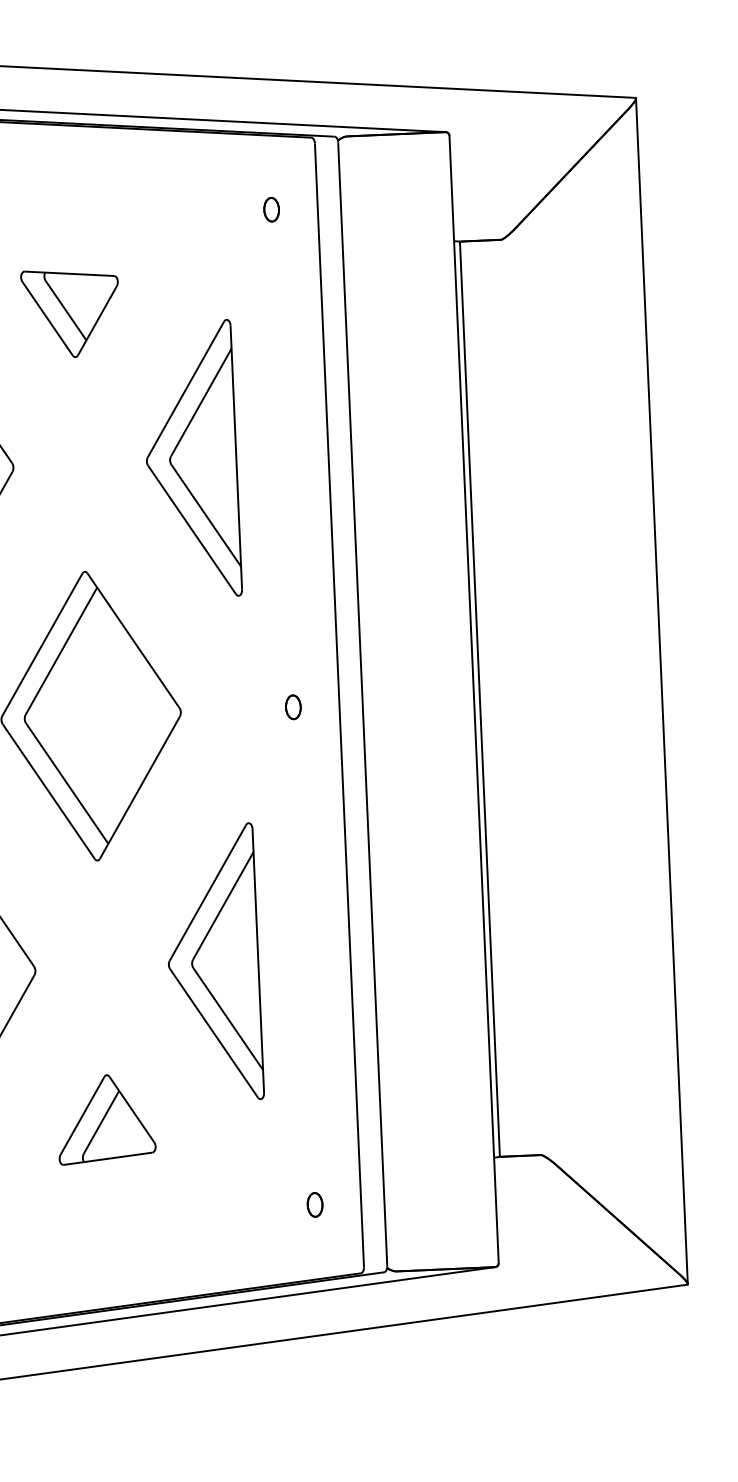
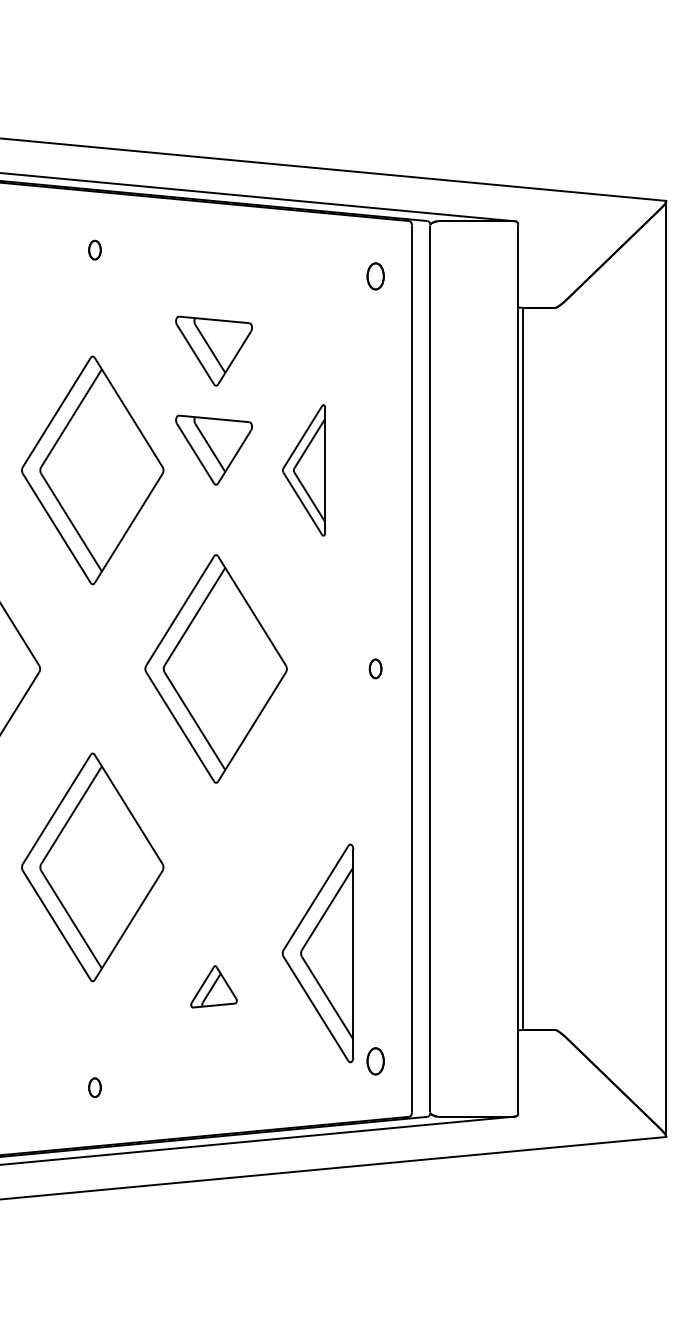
part: (271, 209) -> (375, 276), size x1.4
part: (75, 438) -> (213, 449), added
part: (190, 459) -> (303, 470), size x0.6
part: (212, 963) -> (317, 953), moved
part: (105, 1118) -> (213, 986), size x0.6
part: (314, 1205) -> (375, 1061), size x1.4

